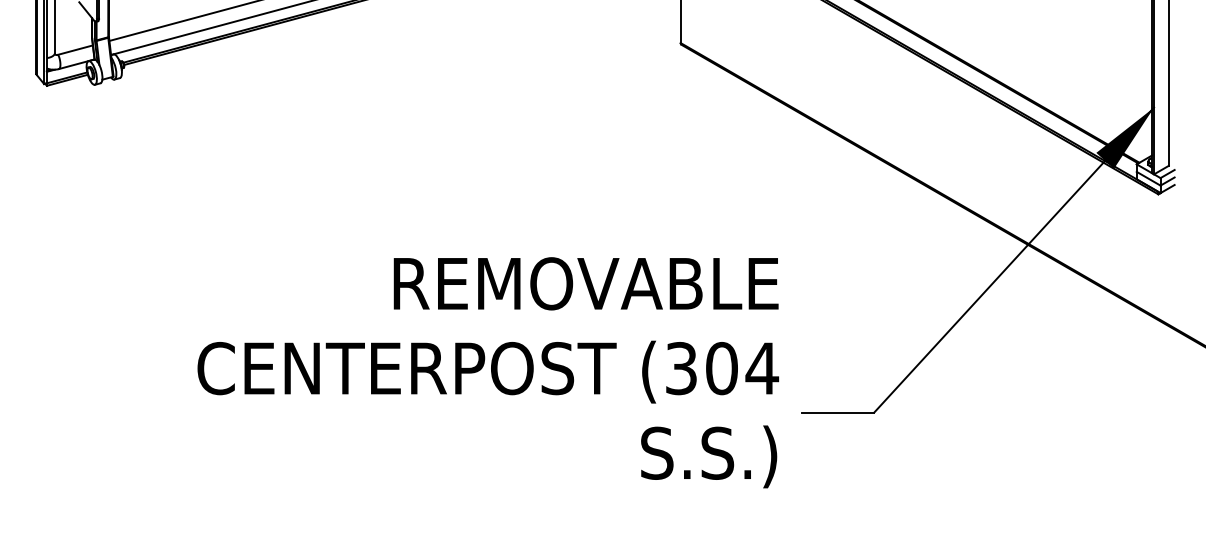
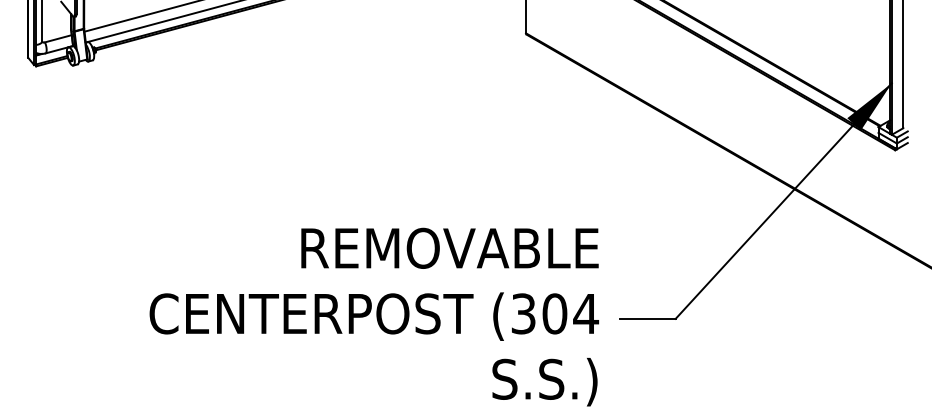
text: (487, 371) -> (373, 316), moved

